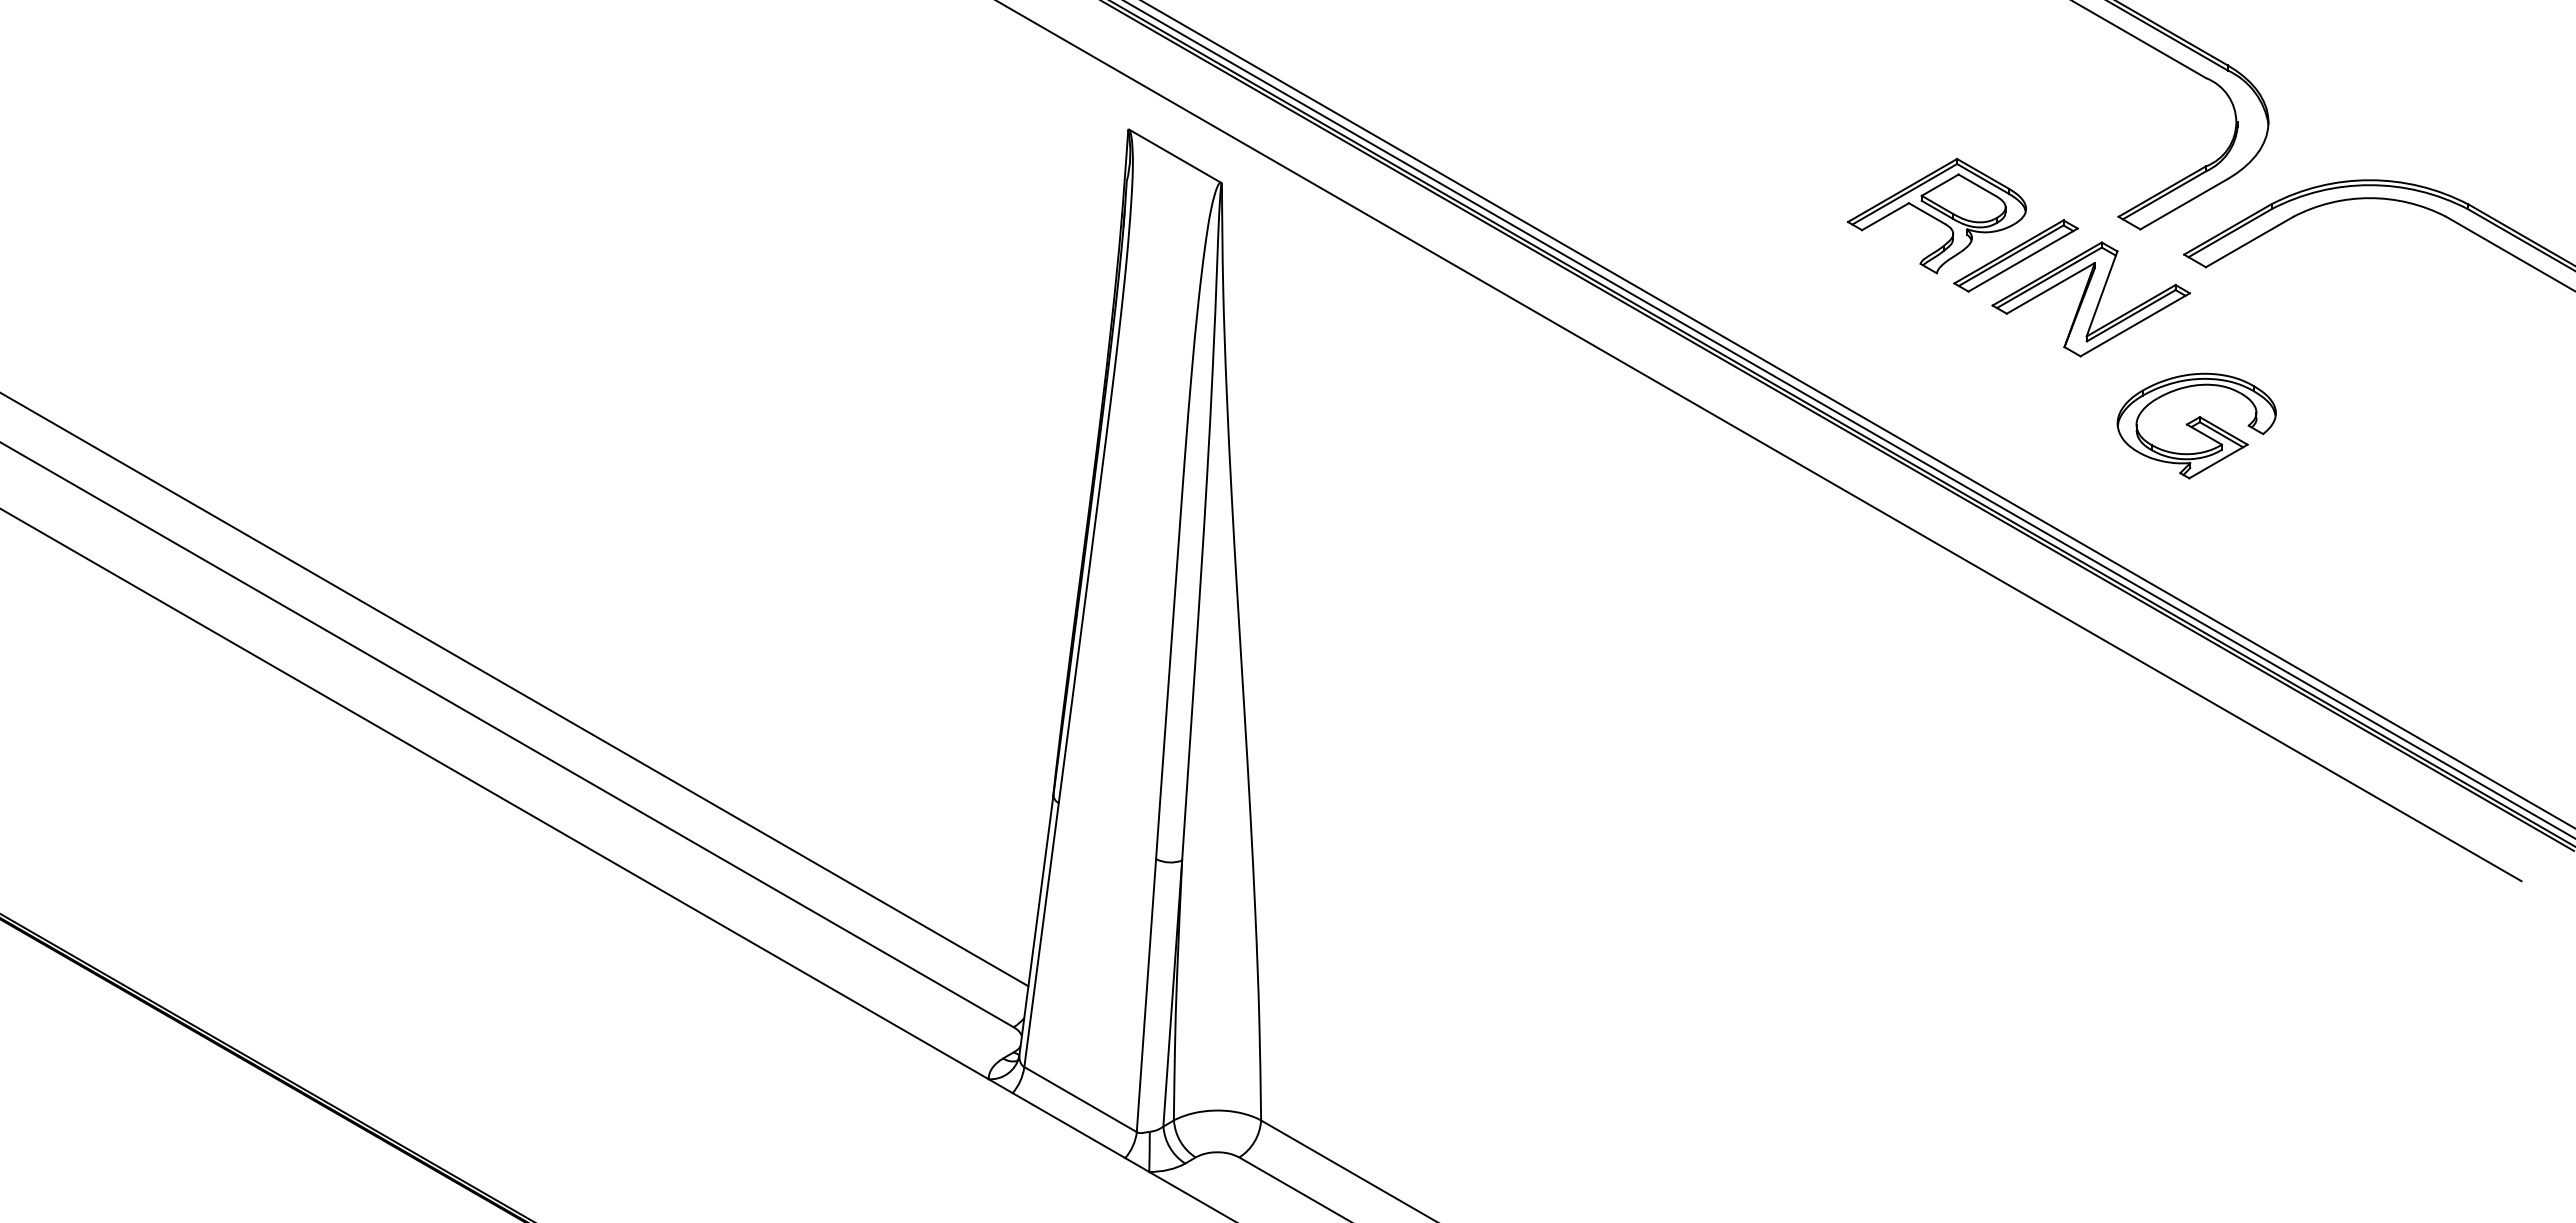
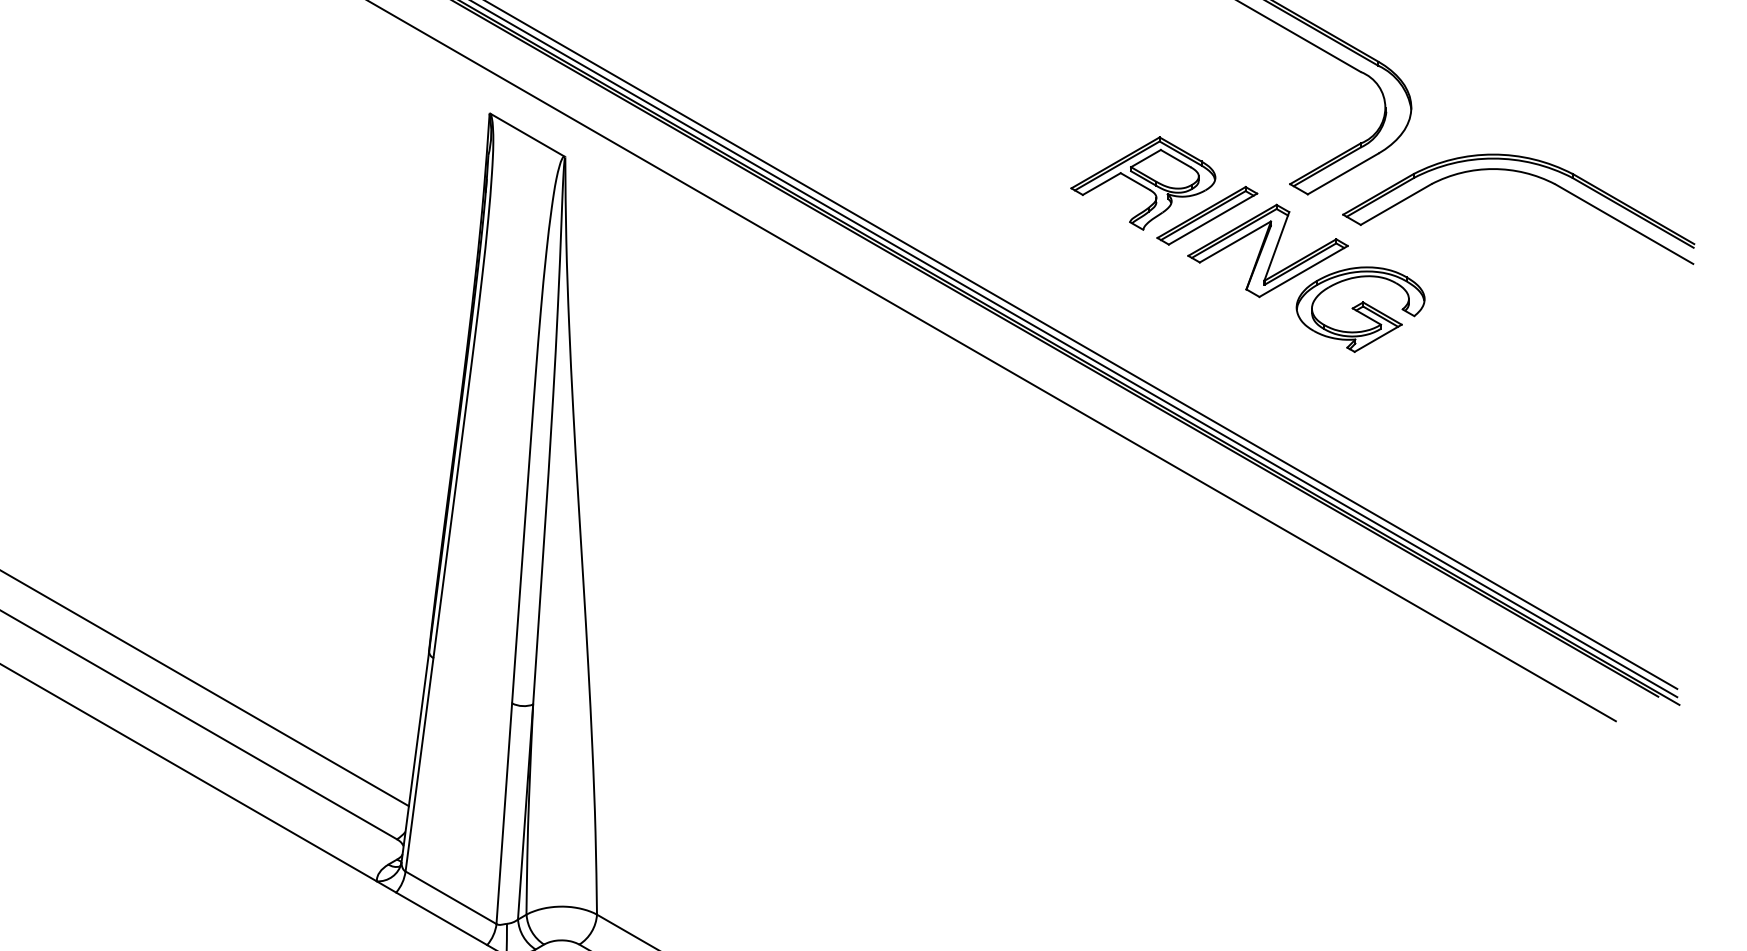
part: (2196, 425) -> (1360, 309), moved

